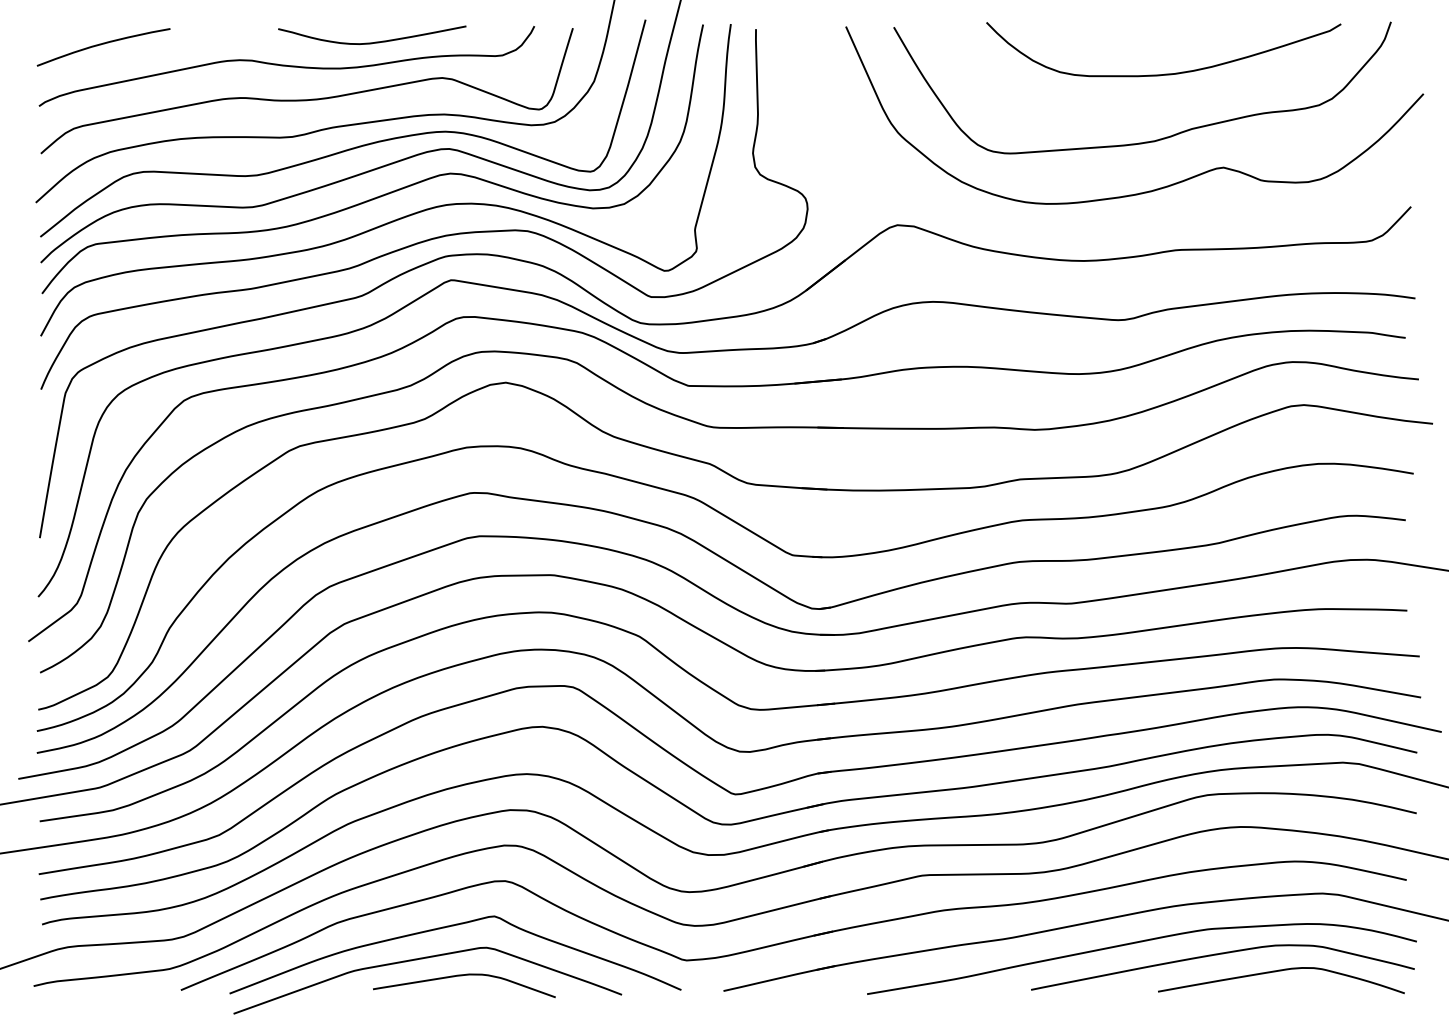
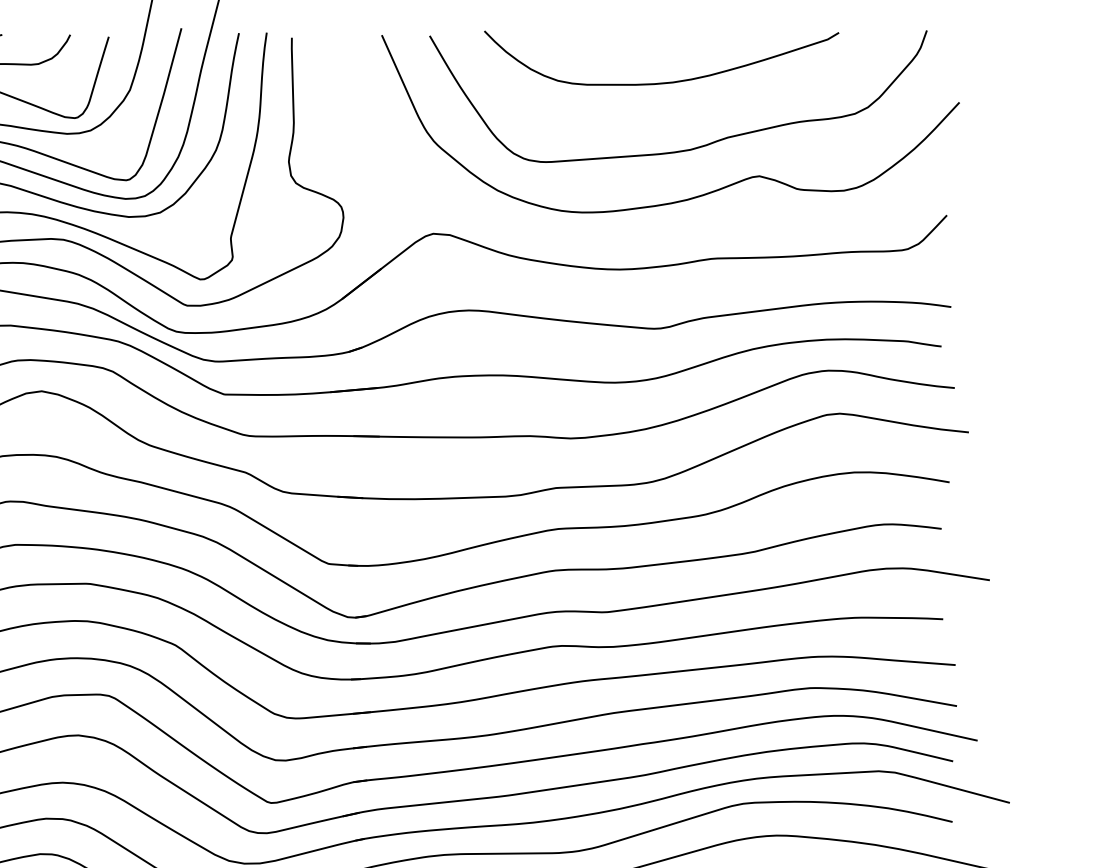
curve: (1164, 73) -> (662, 82), moved

